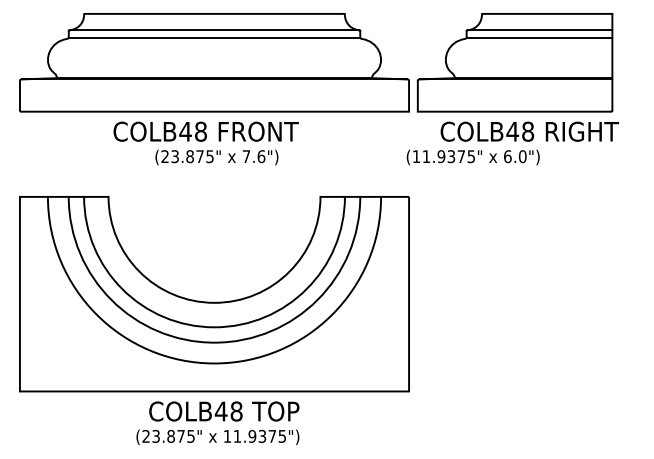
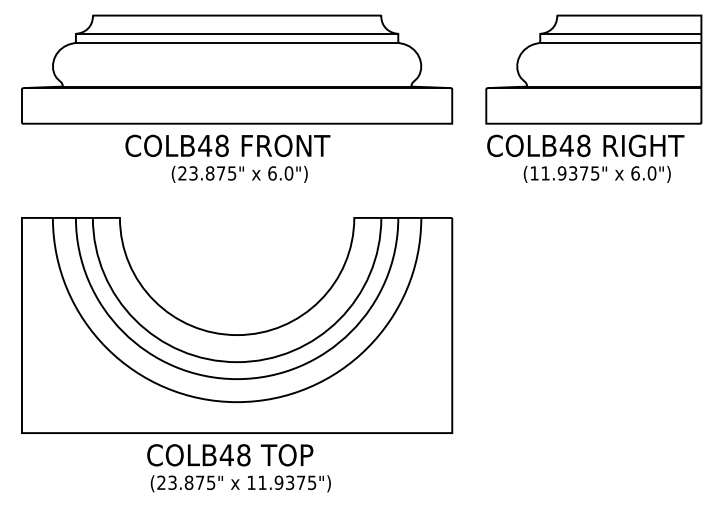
part: (515, 62) -> (594, 69), moved
text: (253, 156) -> (280, 173), 7.6") -> 6.0")
text: (472, 157) -> (596, 174), moved
text: (224, 411) -> (230, 455), moved

